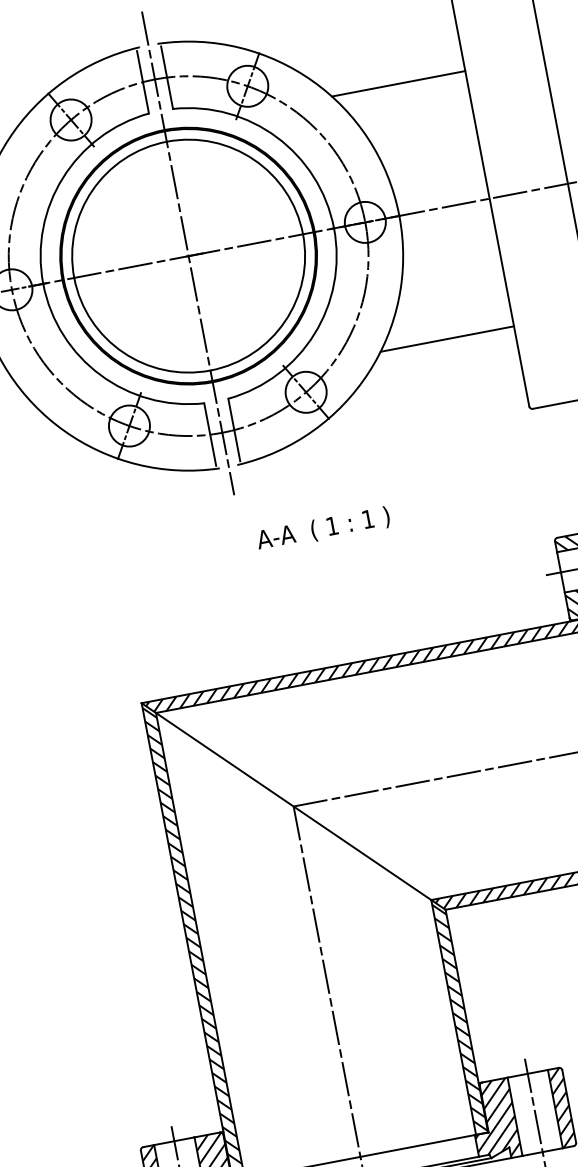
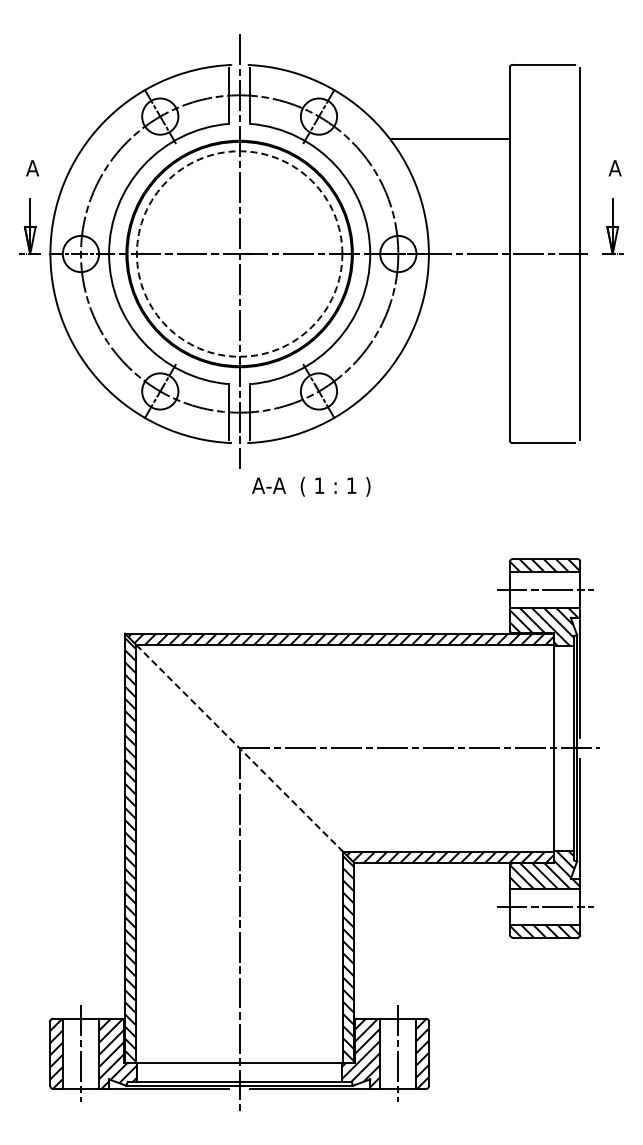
circle: (188, 255) -> (239, 253), solid -> dashed
line: (447, 338) -> (450, 368), removed
text: (323, 528) -> (311, 486), moved
line: (293, 806) -> (239, 748), solid -> dashed

